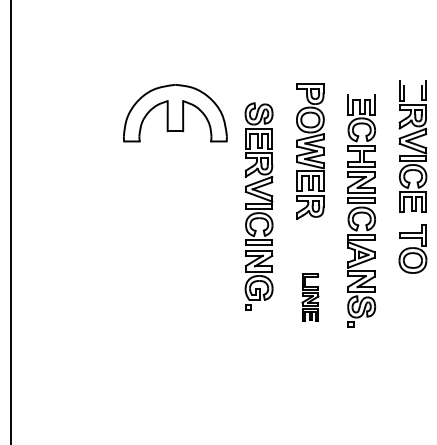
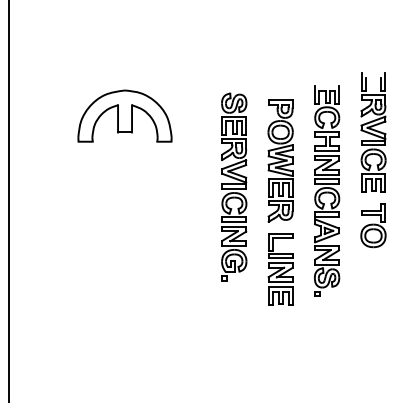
part: (175, 113) -> (125, 116), moved
part: (310, 151) -> (280, 160), moved
part: (310, 297) -> (280, 269), size x1.67

